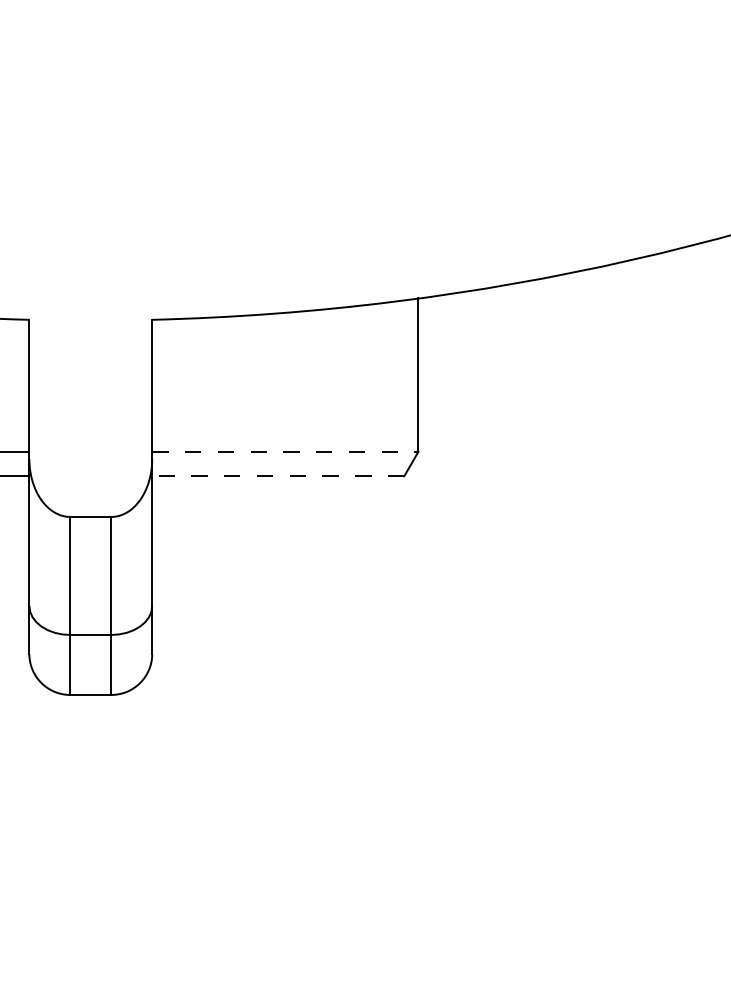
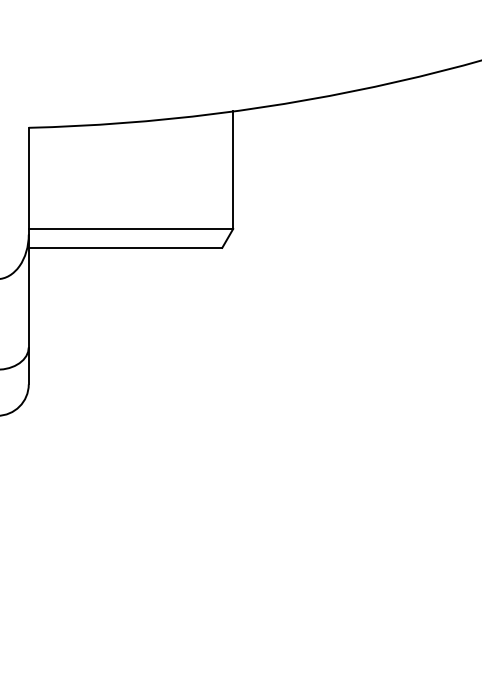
line: (285, 451) -> (131, 228), dashed -> solid
line: (277, 476) -> (124, 248), dashed -> solid

